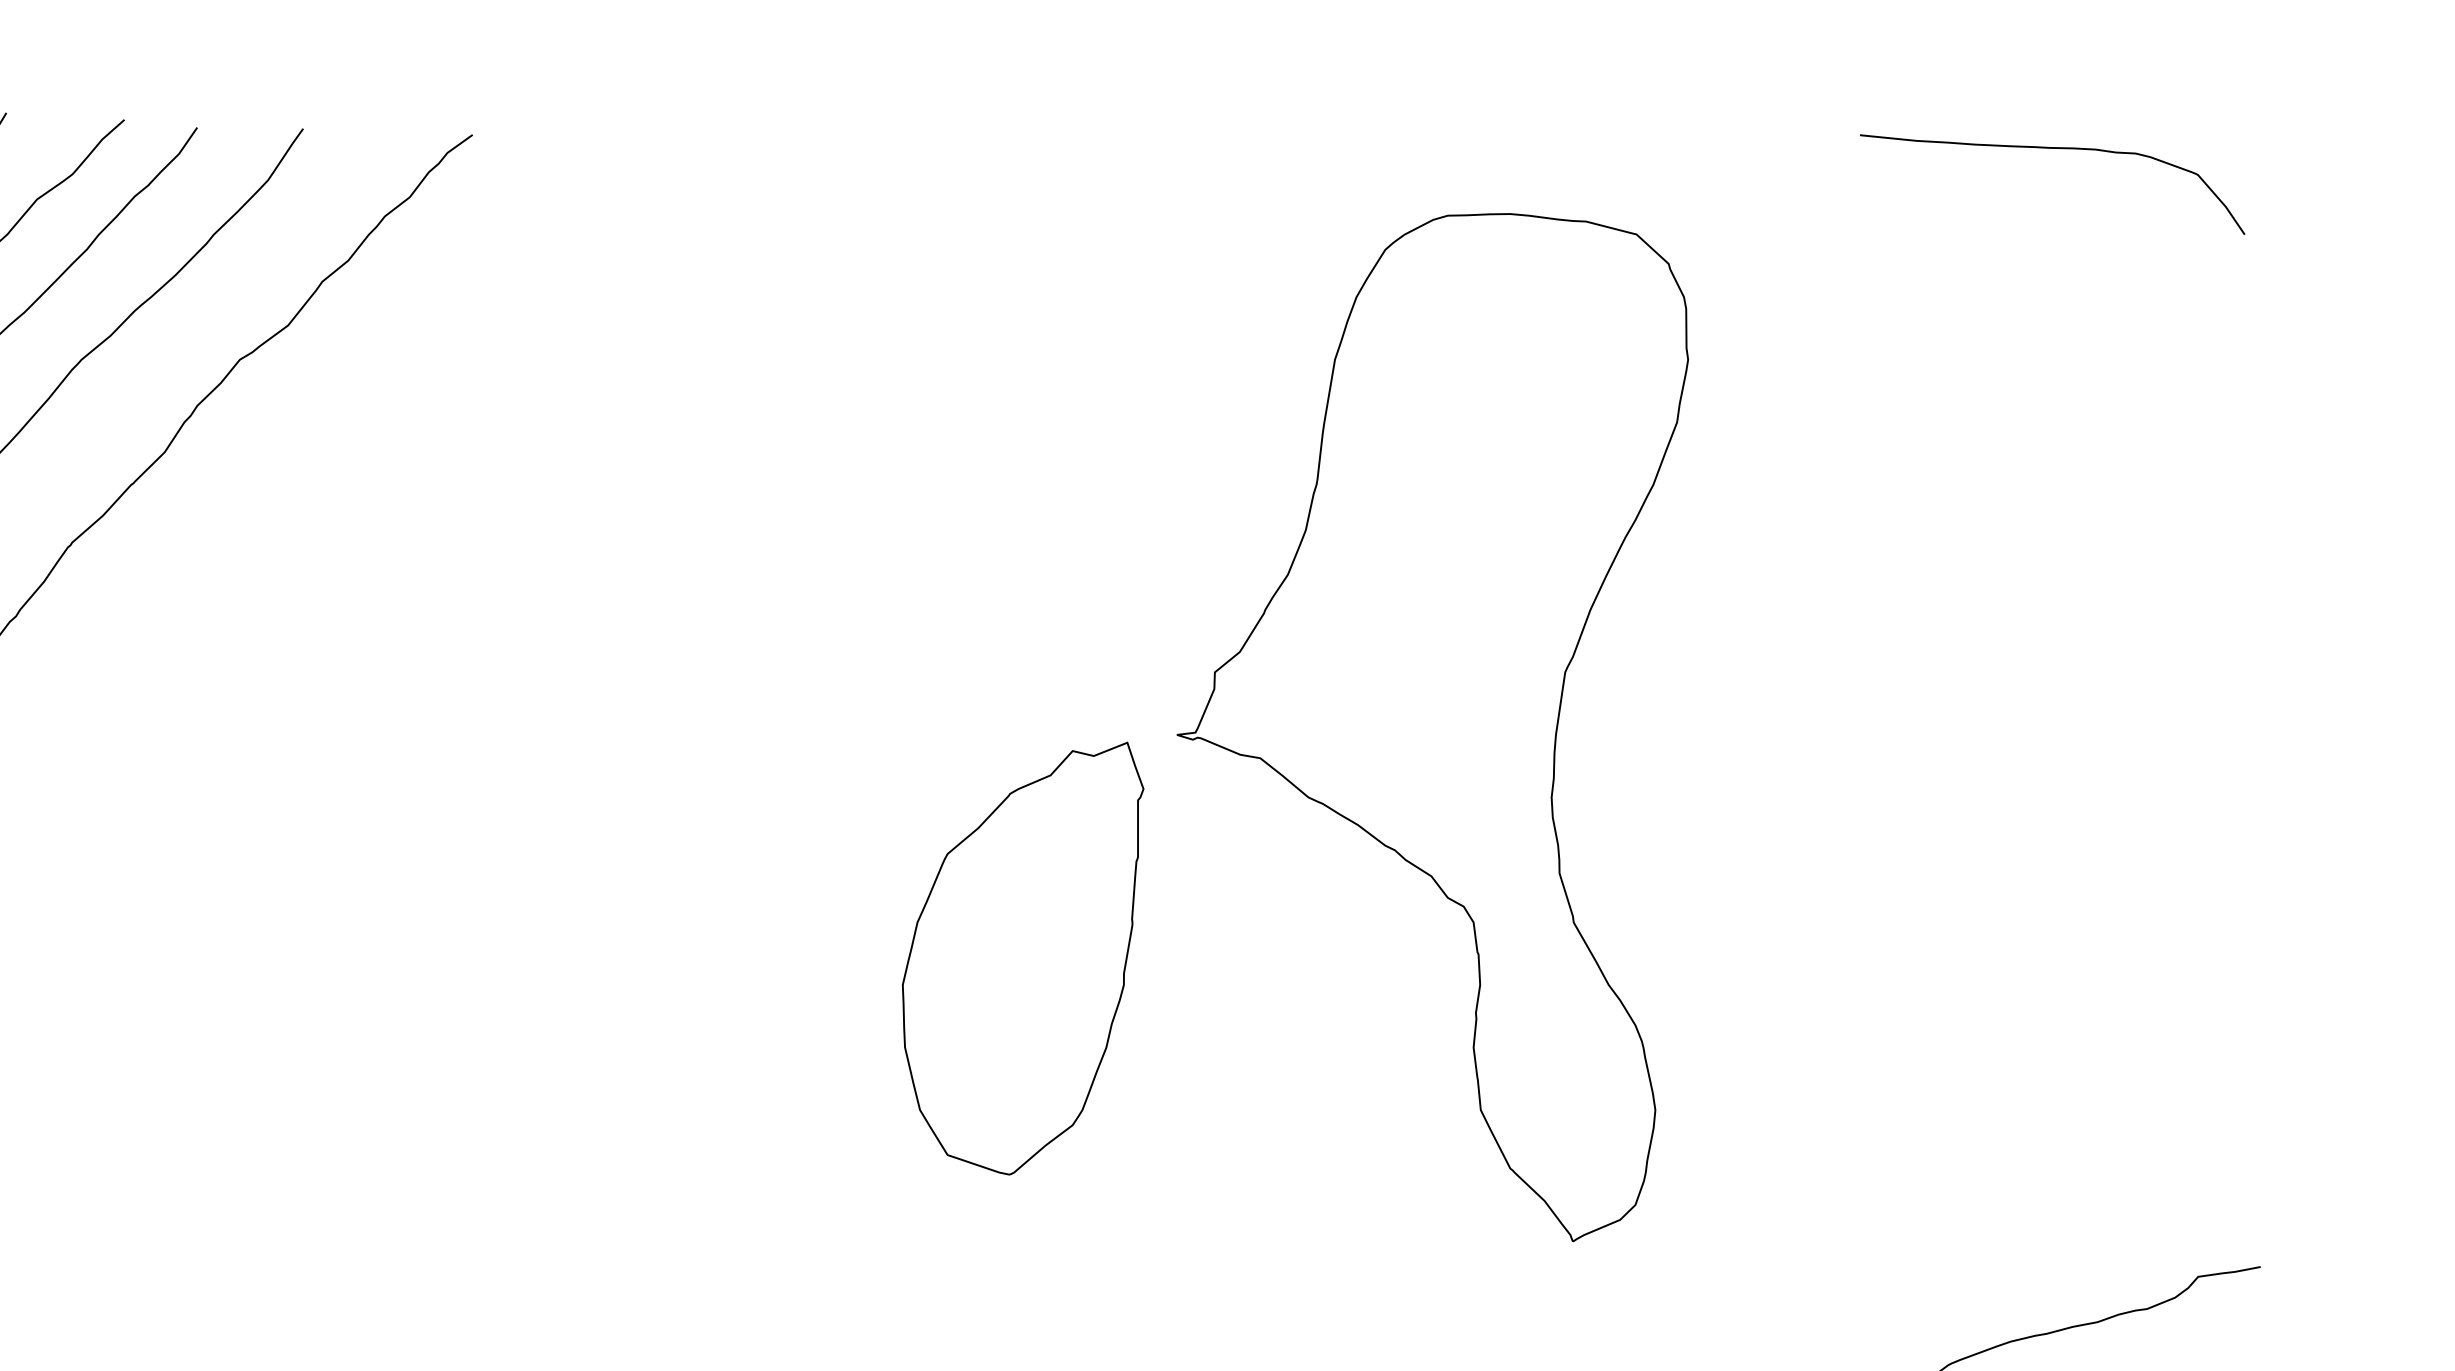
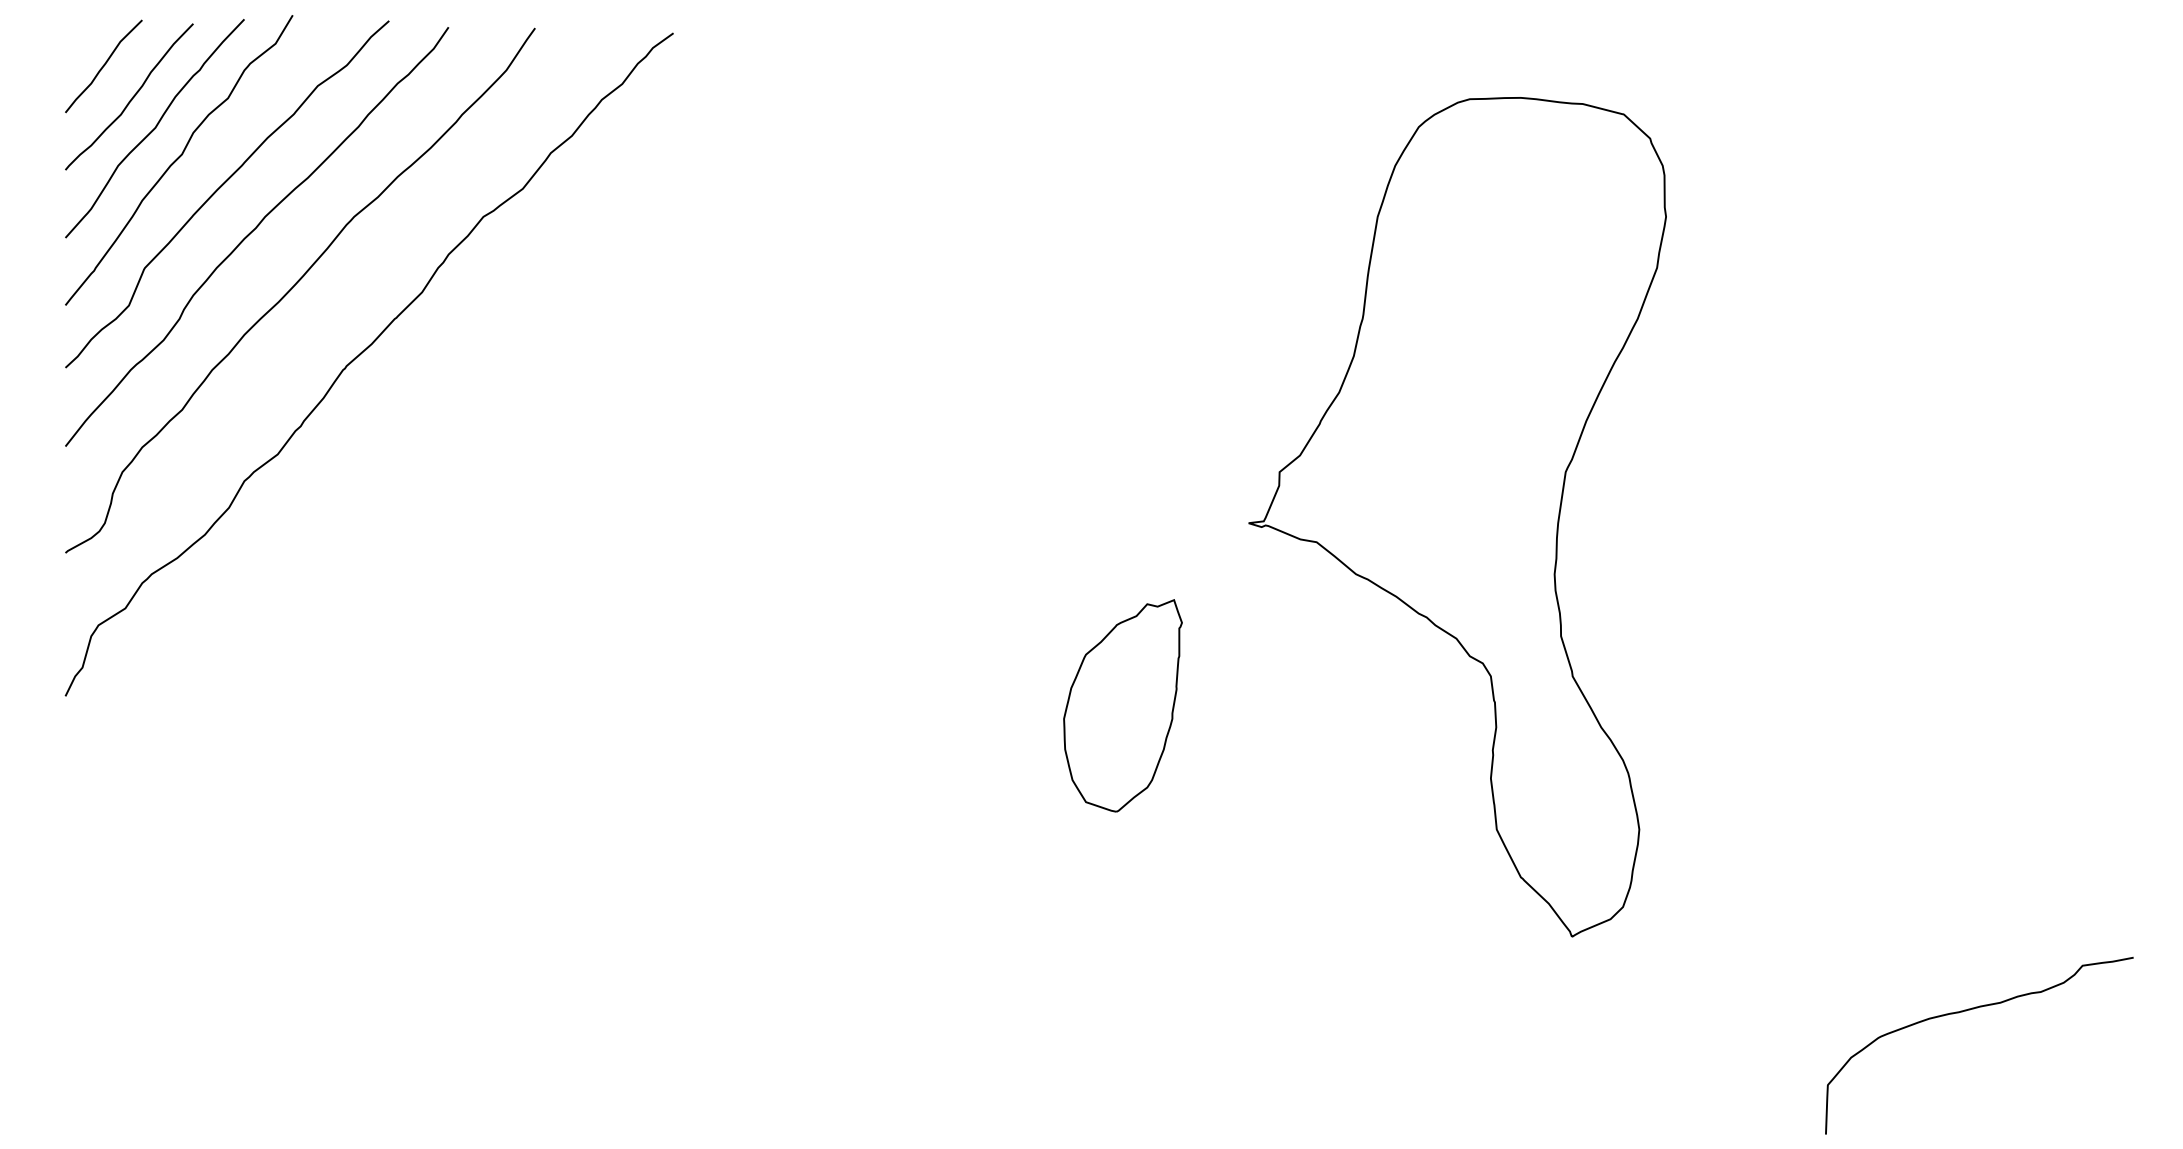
curve: (2052, 148) -> (1963, 44), removed
part: (1022, 958) -> (1122, 705), size x0.6

